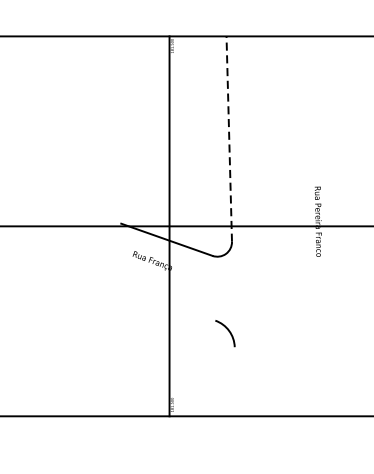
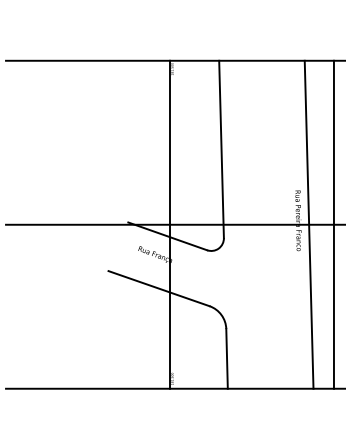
line: (229, 139) -> (221, 149), dashed -> solid
line: (329, 226) -> (308, 224), added
line: (358, 226) -> (333, 224), added
line: (156, 300) -> (158, 288), added
line: (234, 381) -> (226, 358), added

